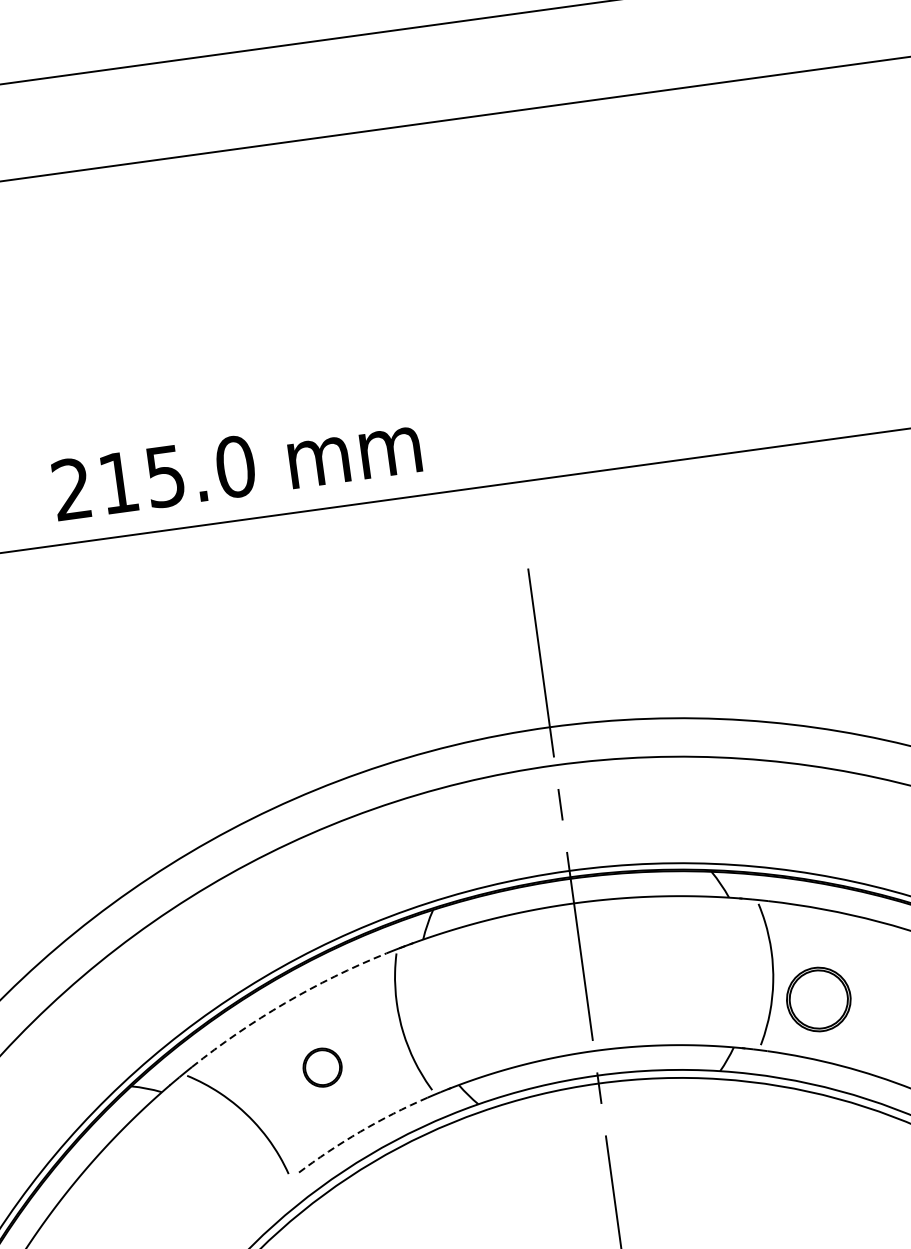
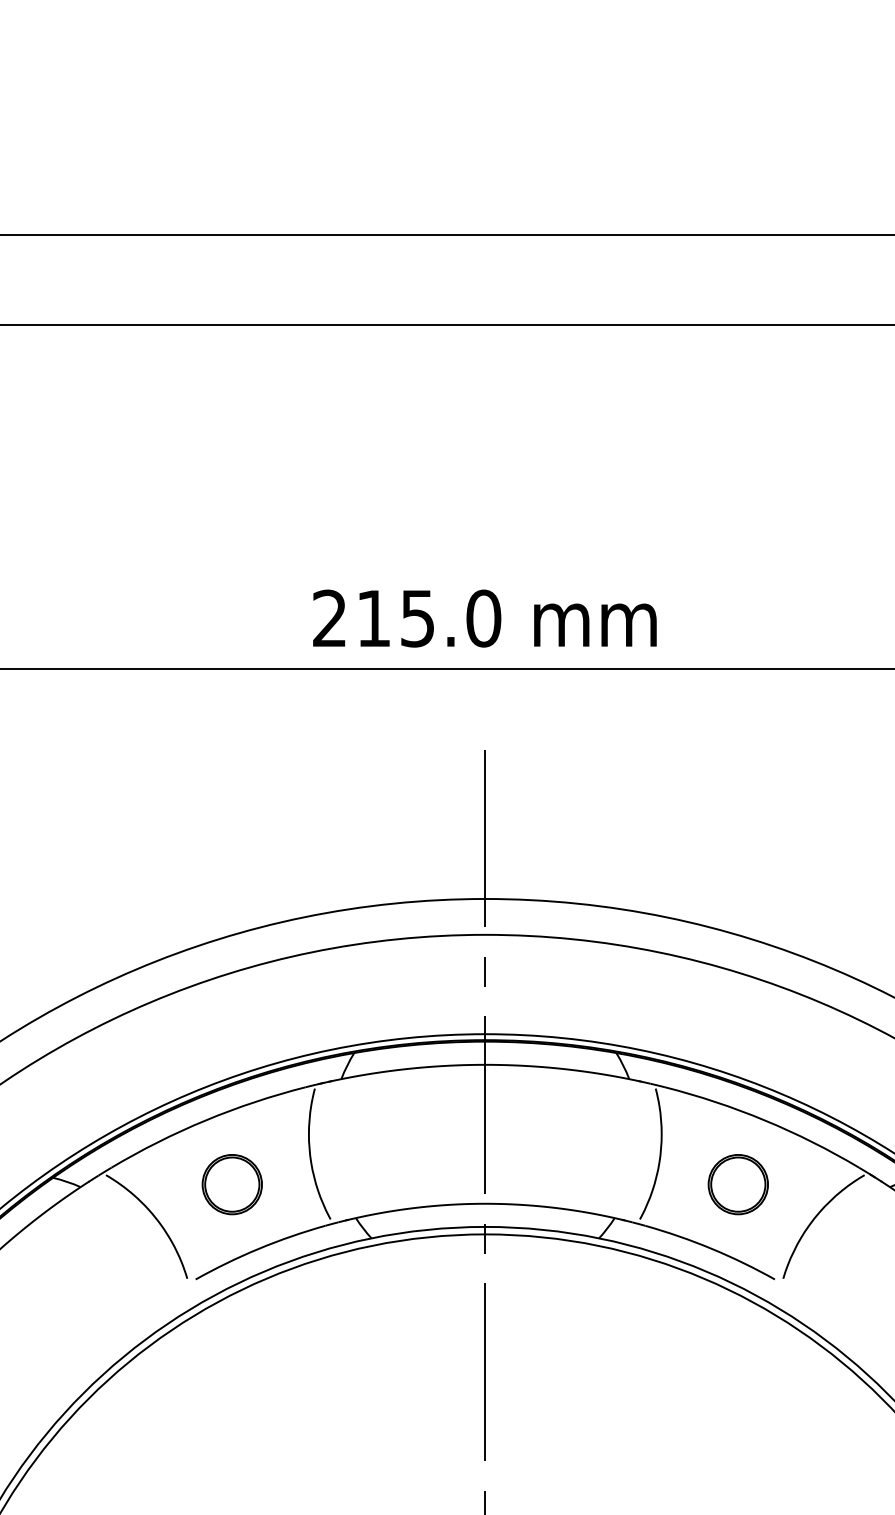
text: (236, 466) -> (484, 618), moved
part: (817, 999) -> (737, 1184), moved
arc: (284, 1003) -> (205, 1120), dashed -> solid
part: (321, 1067) -> (231, 1184), size x1.67
arc: (359, 1131) -> (258, 1248), dashed -> solid

